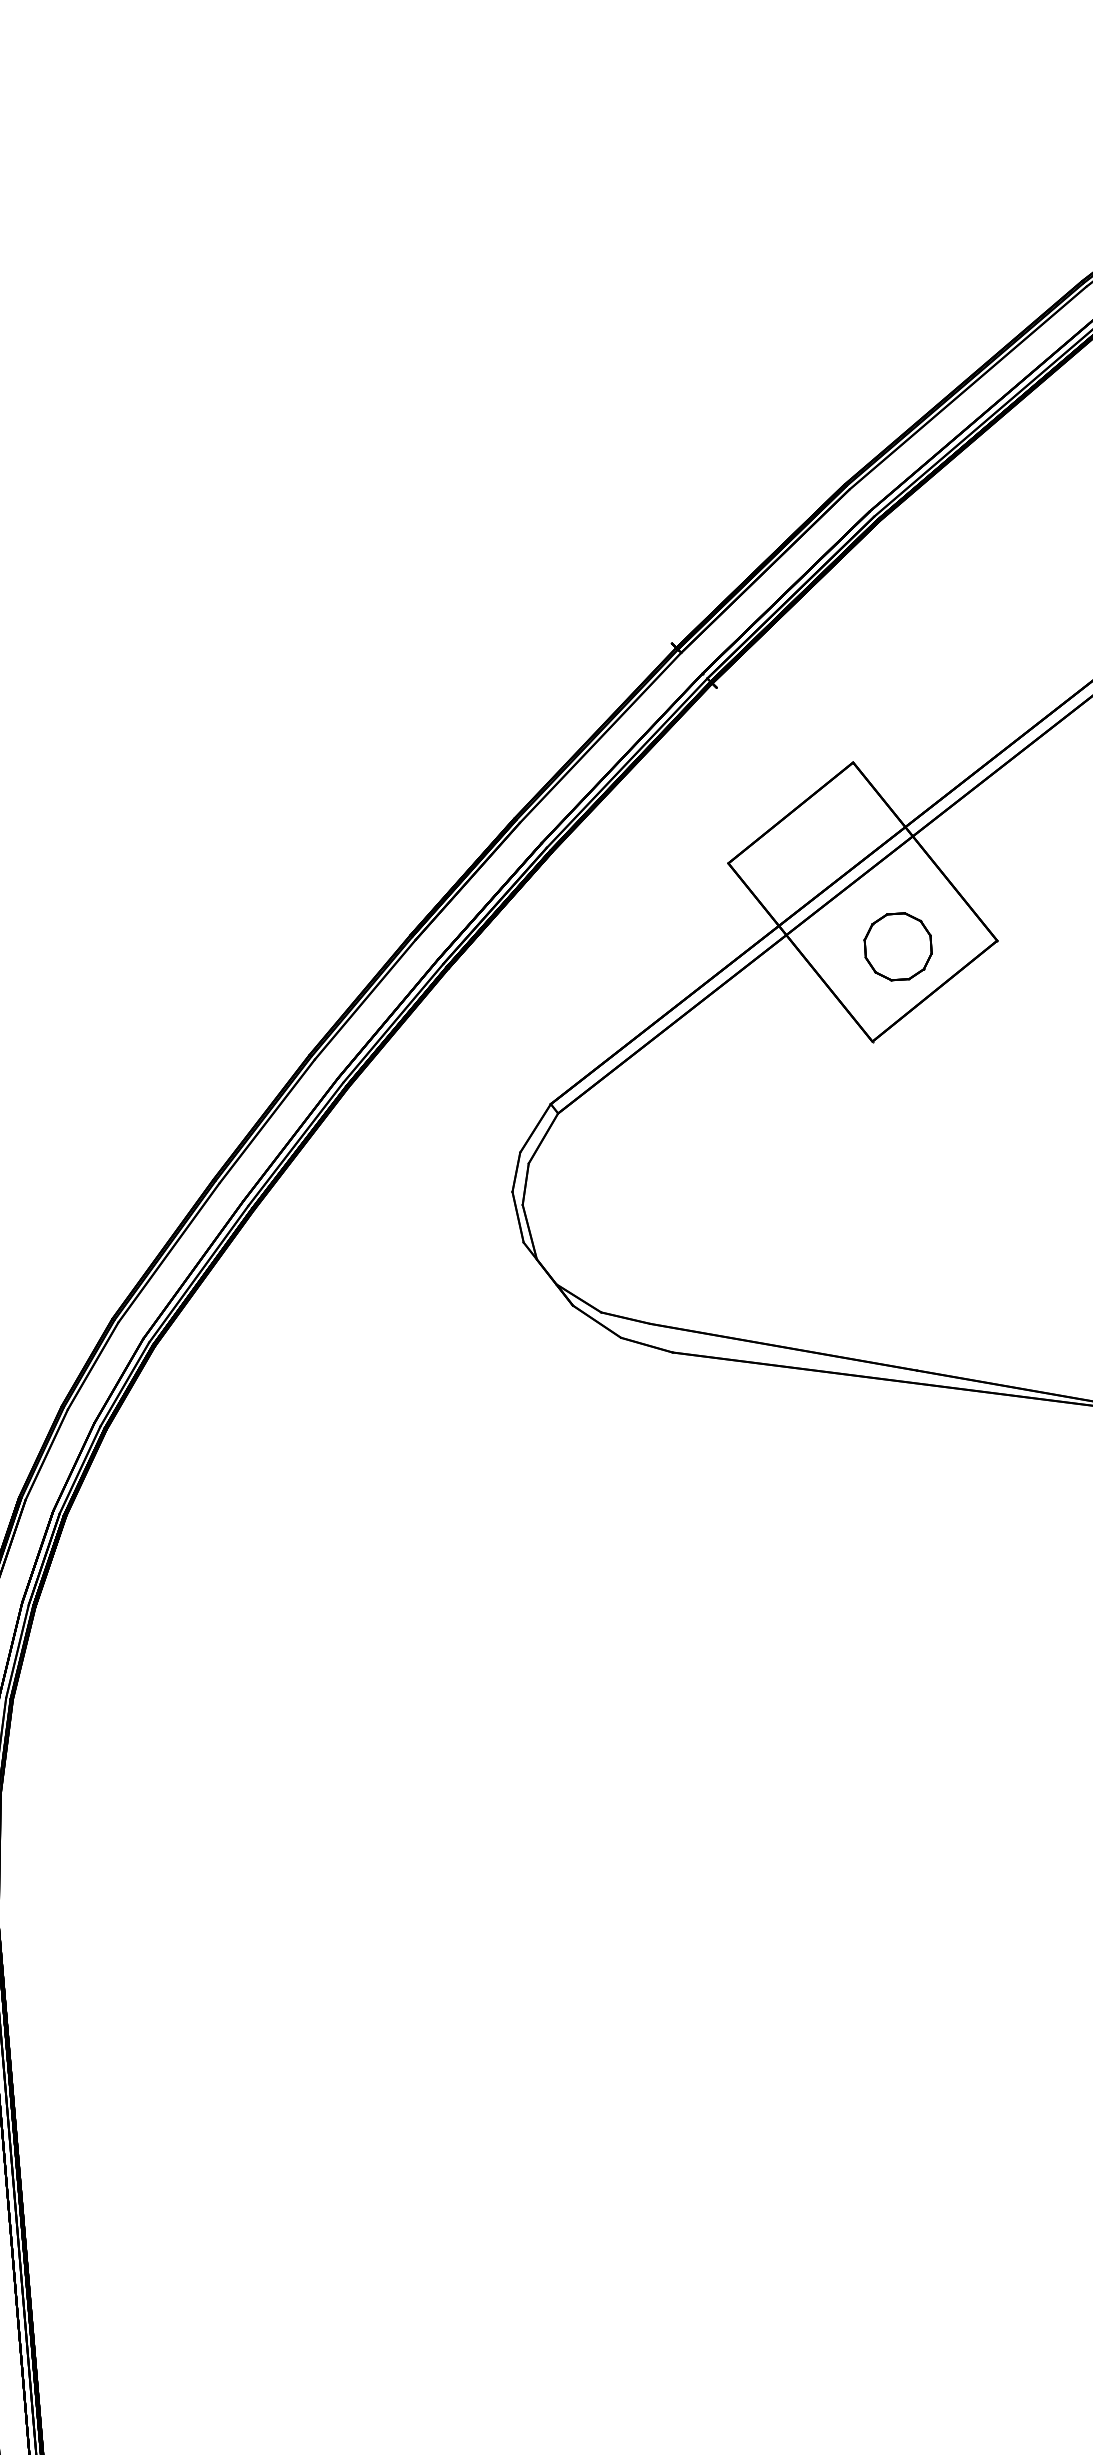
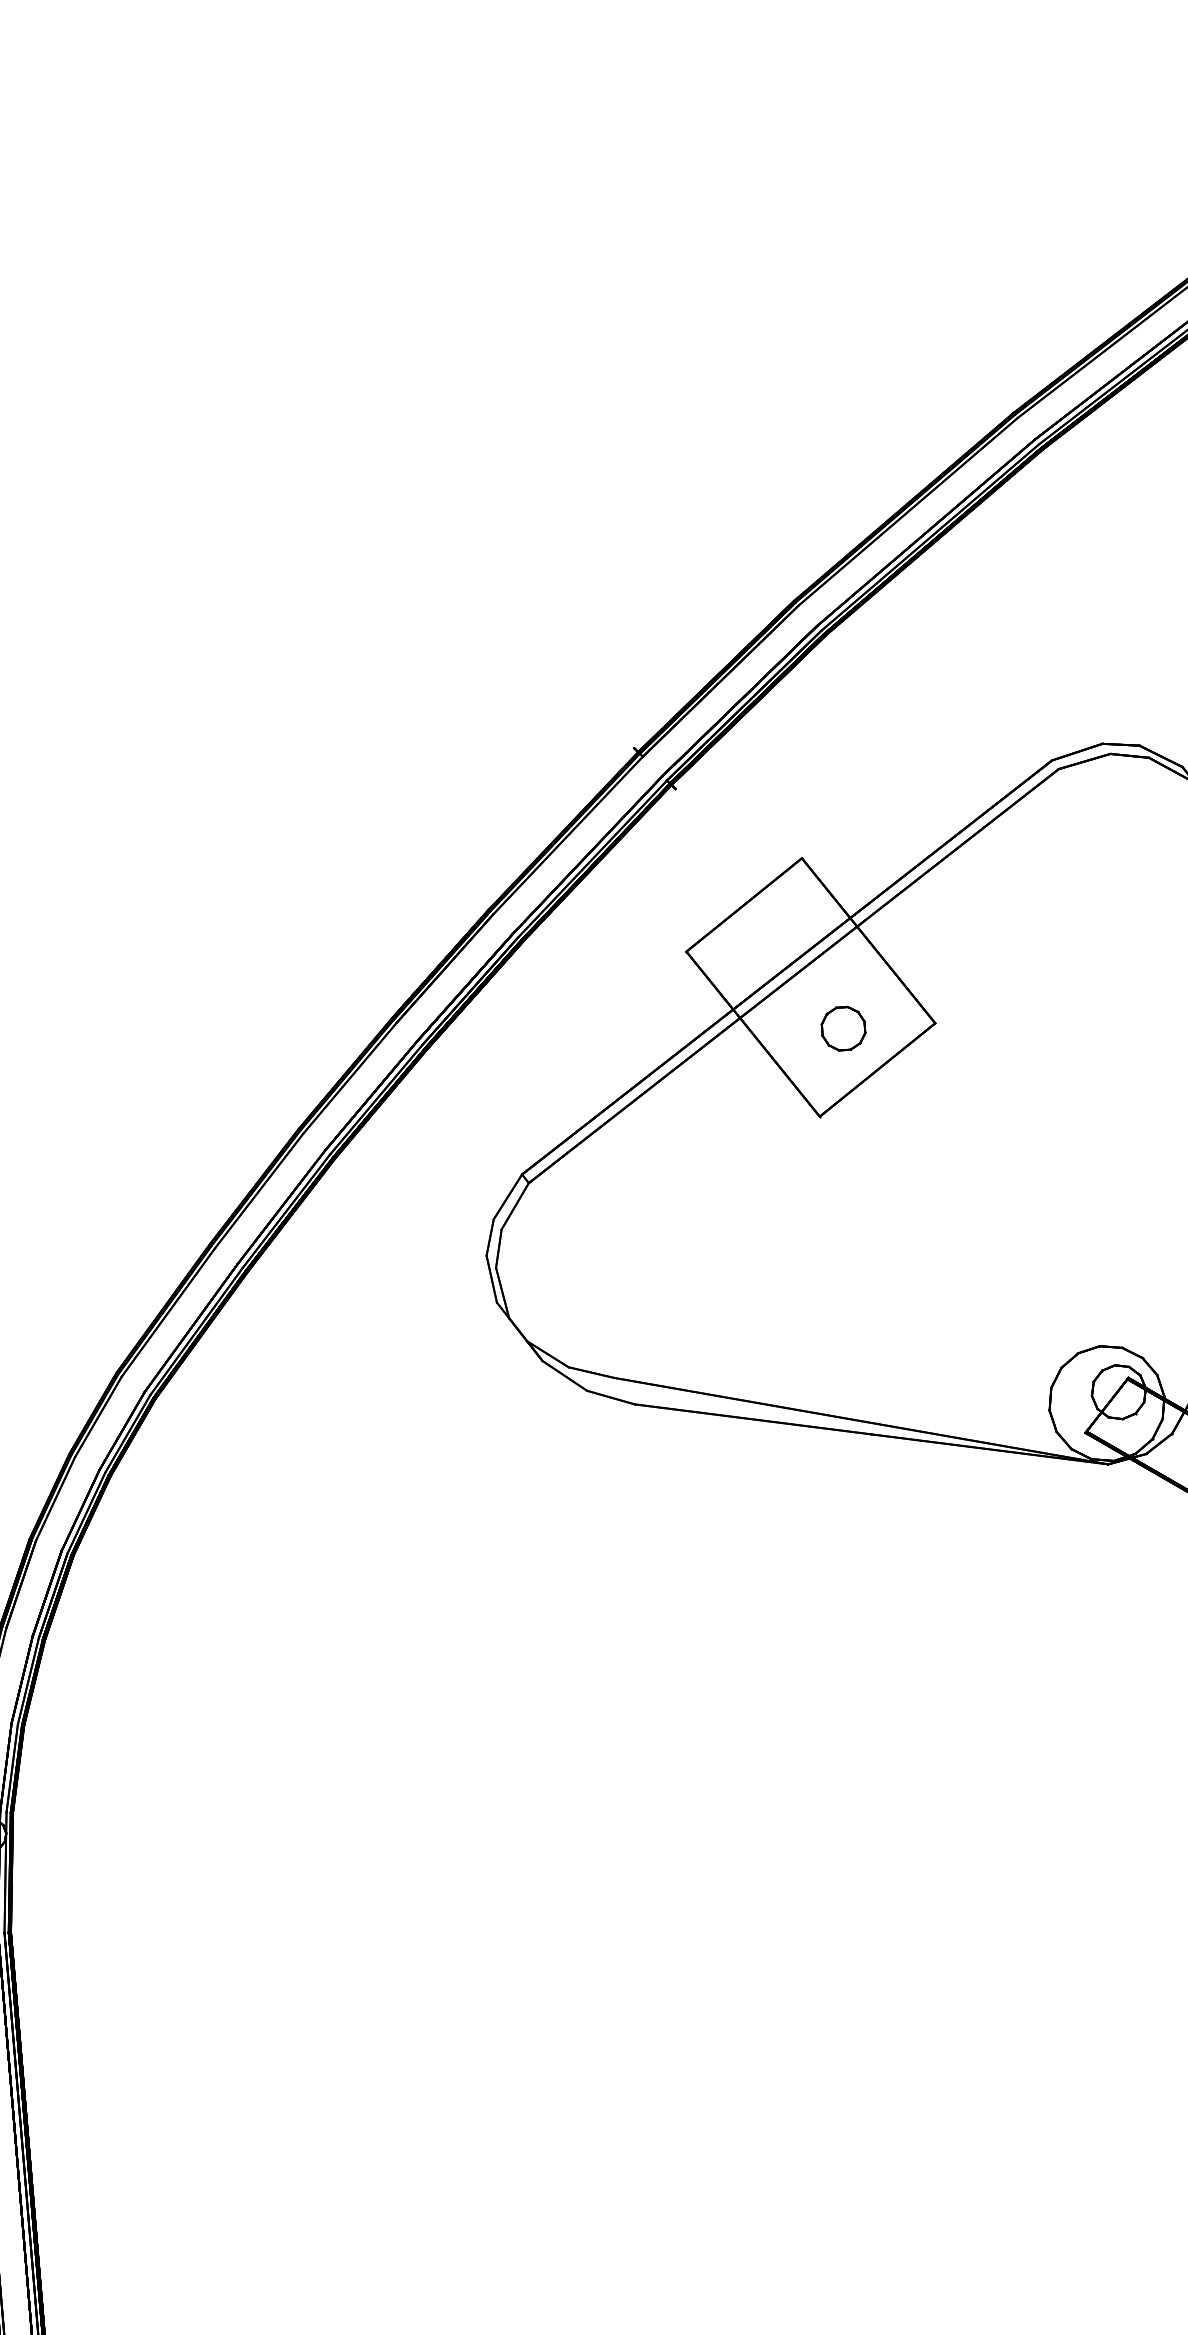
part: (898, 946) -> (843, 1028), size x0.7

